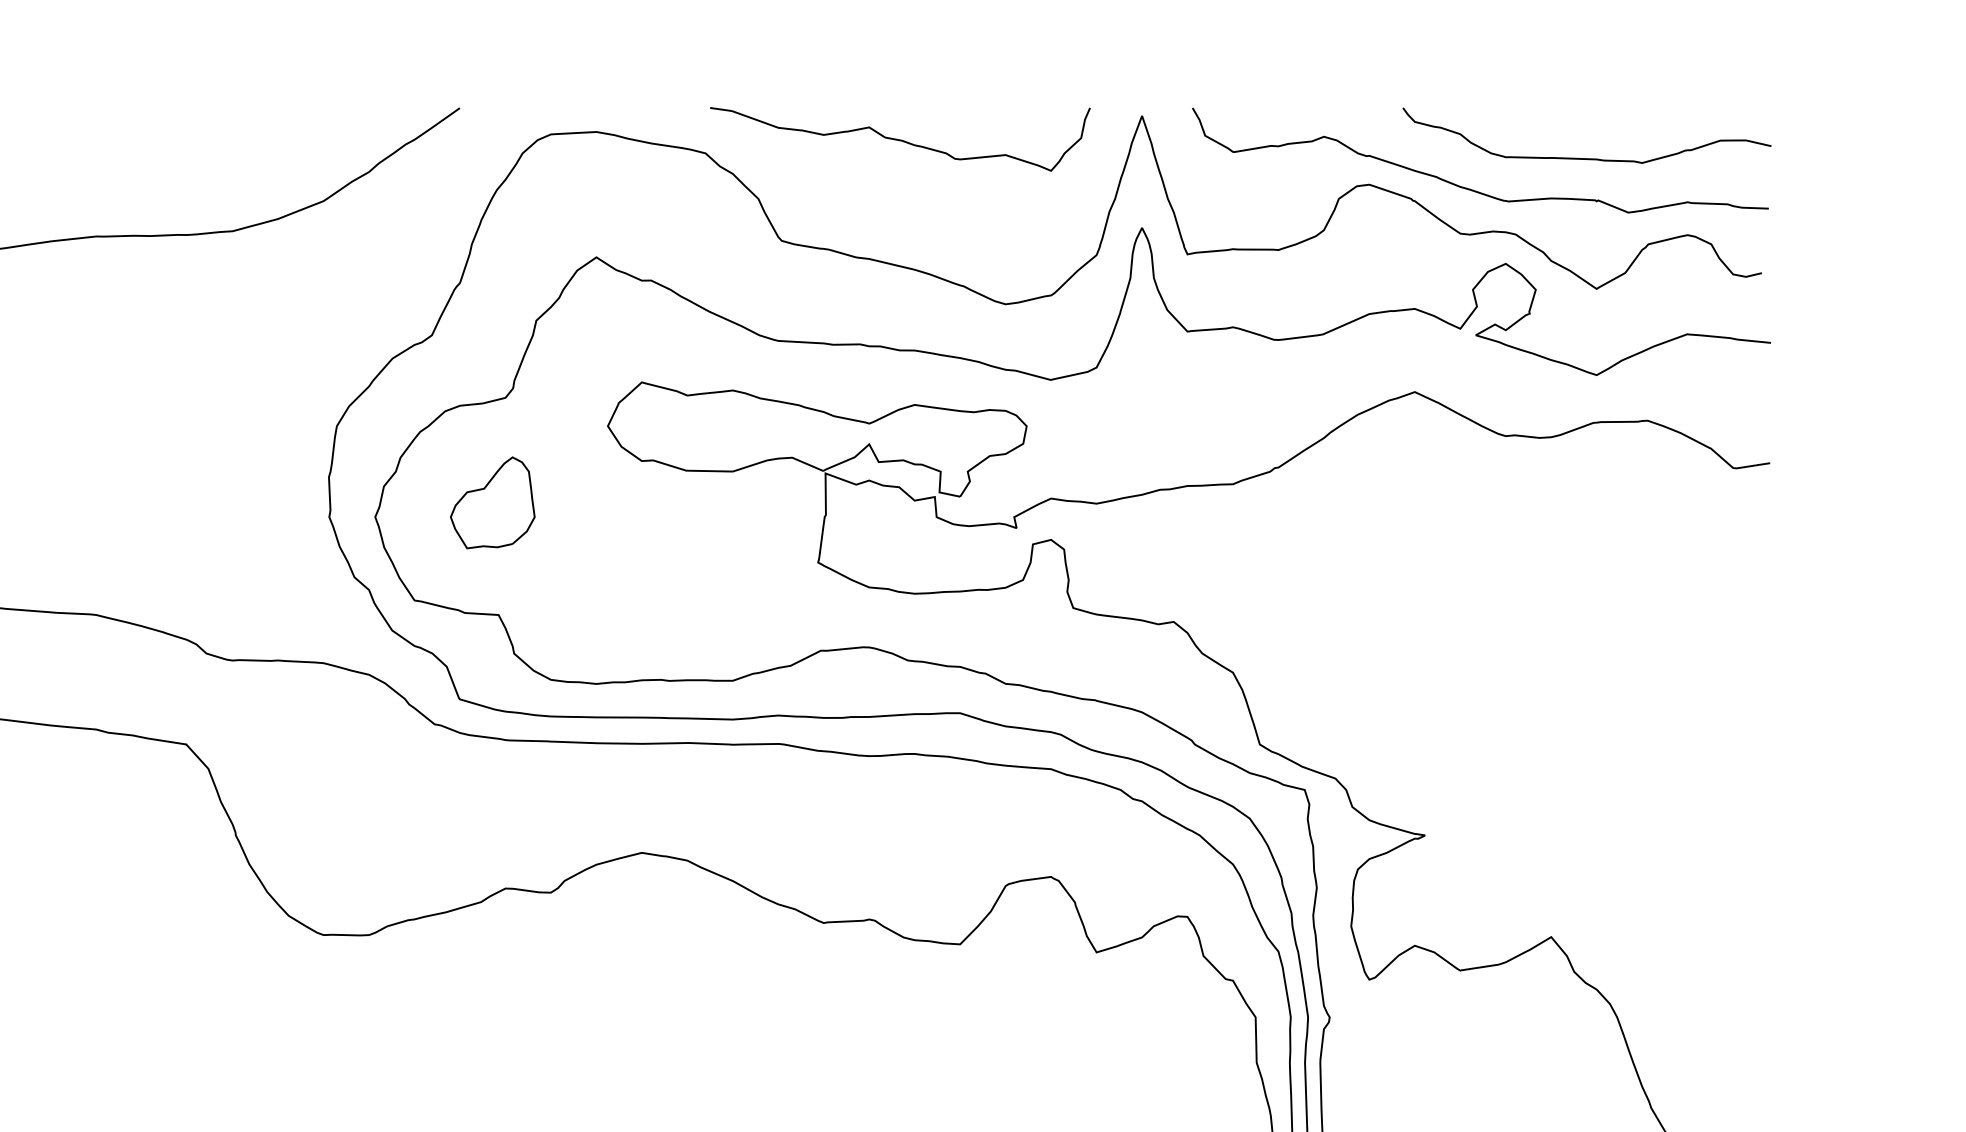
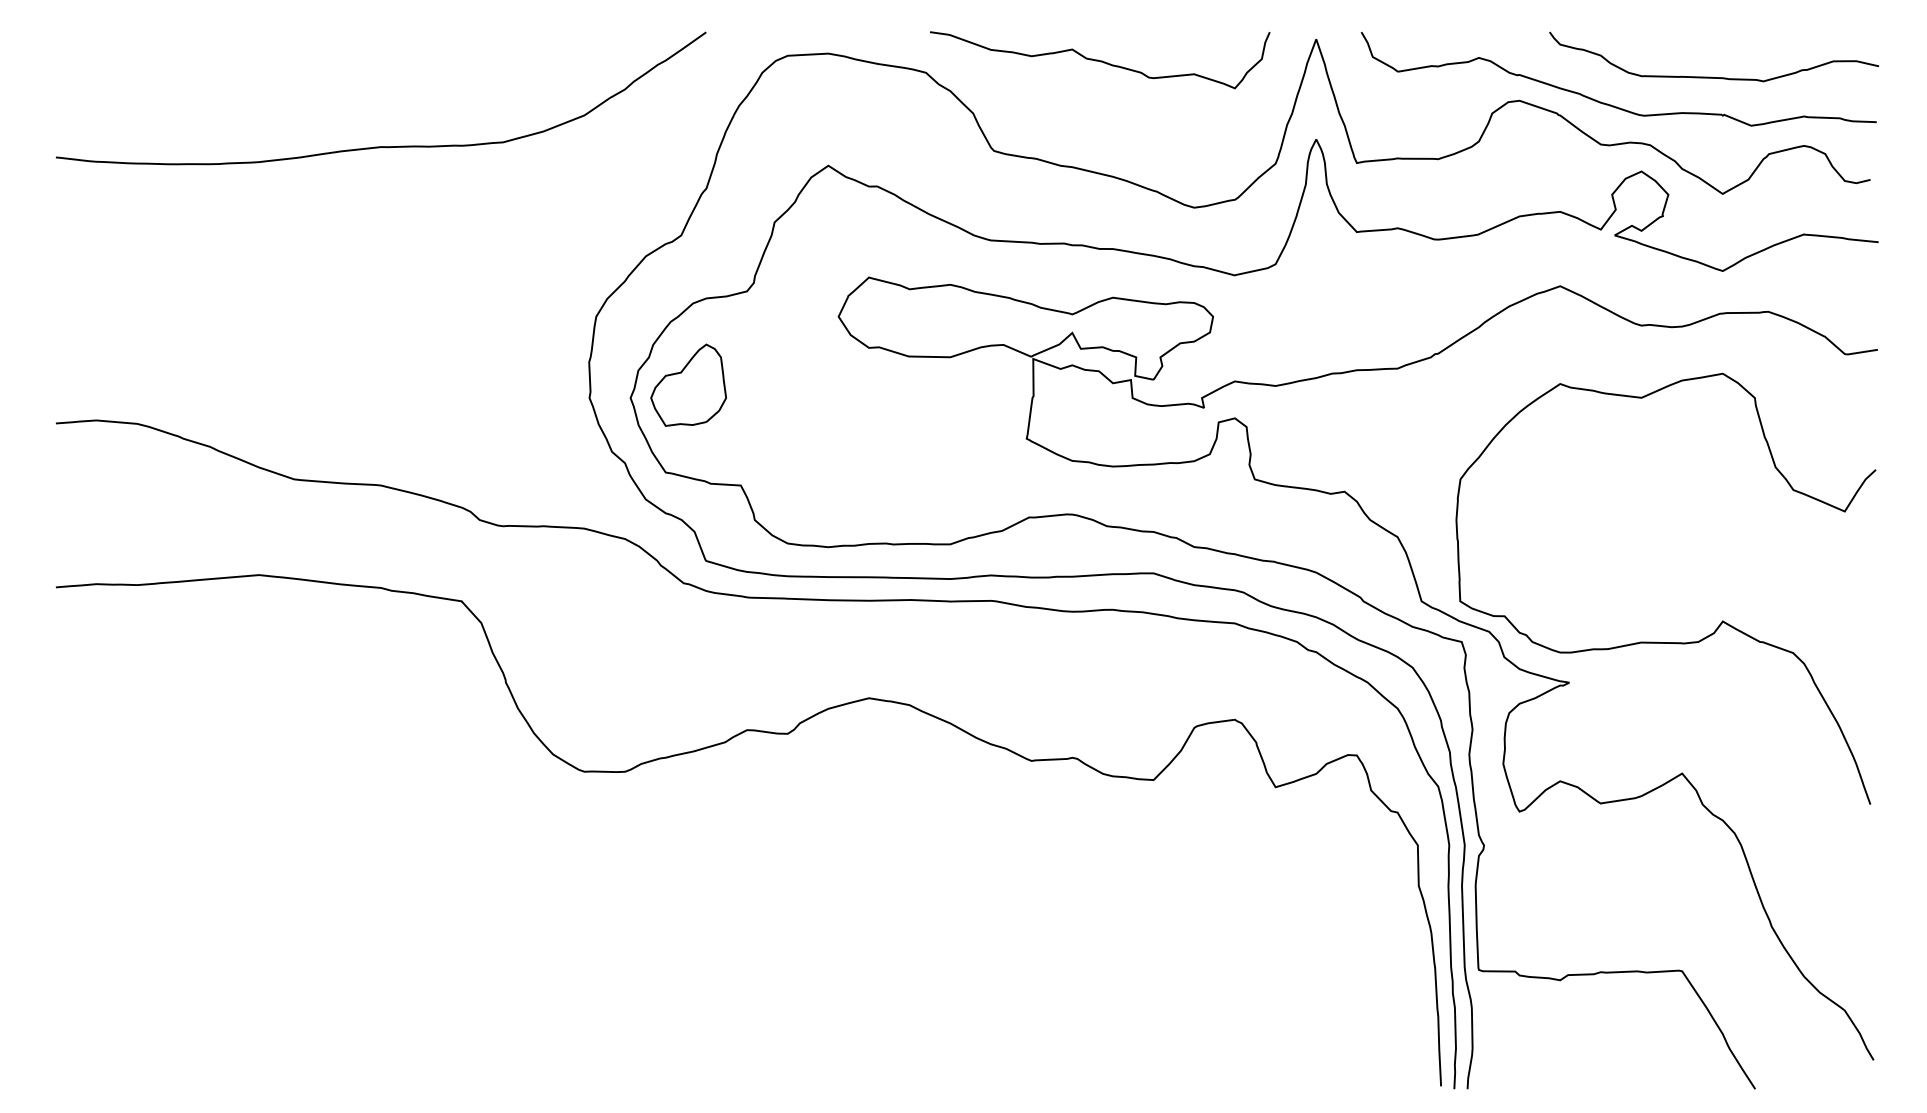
part: (492, 501) -> (688, 384), moved
curve: (1522, 789) -> (1656, 641), added

